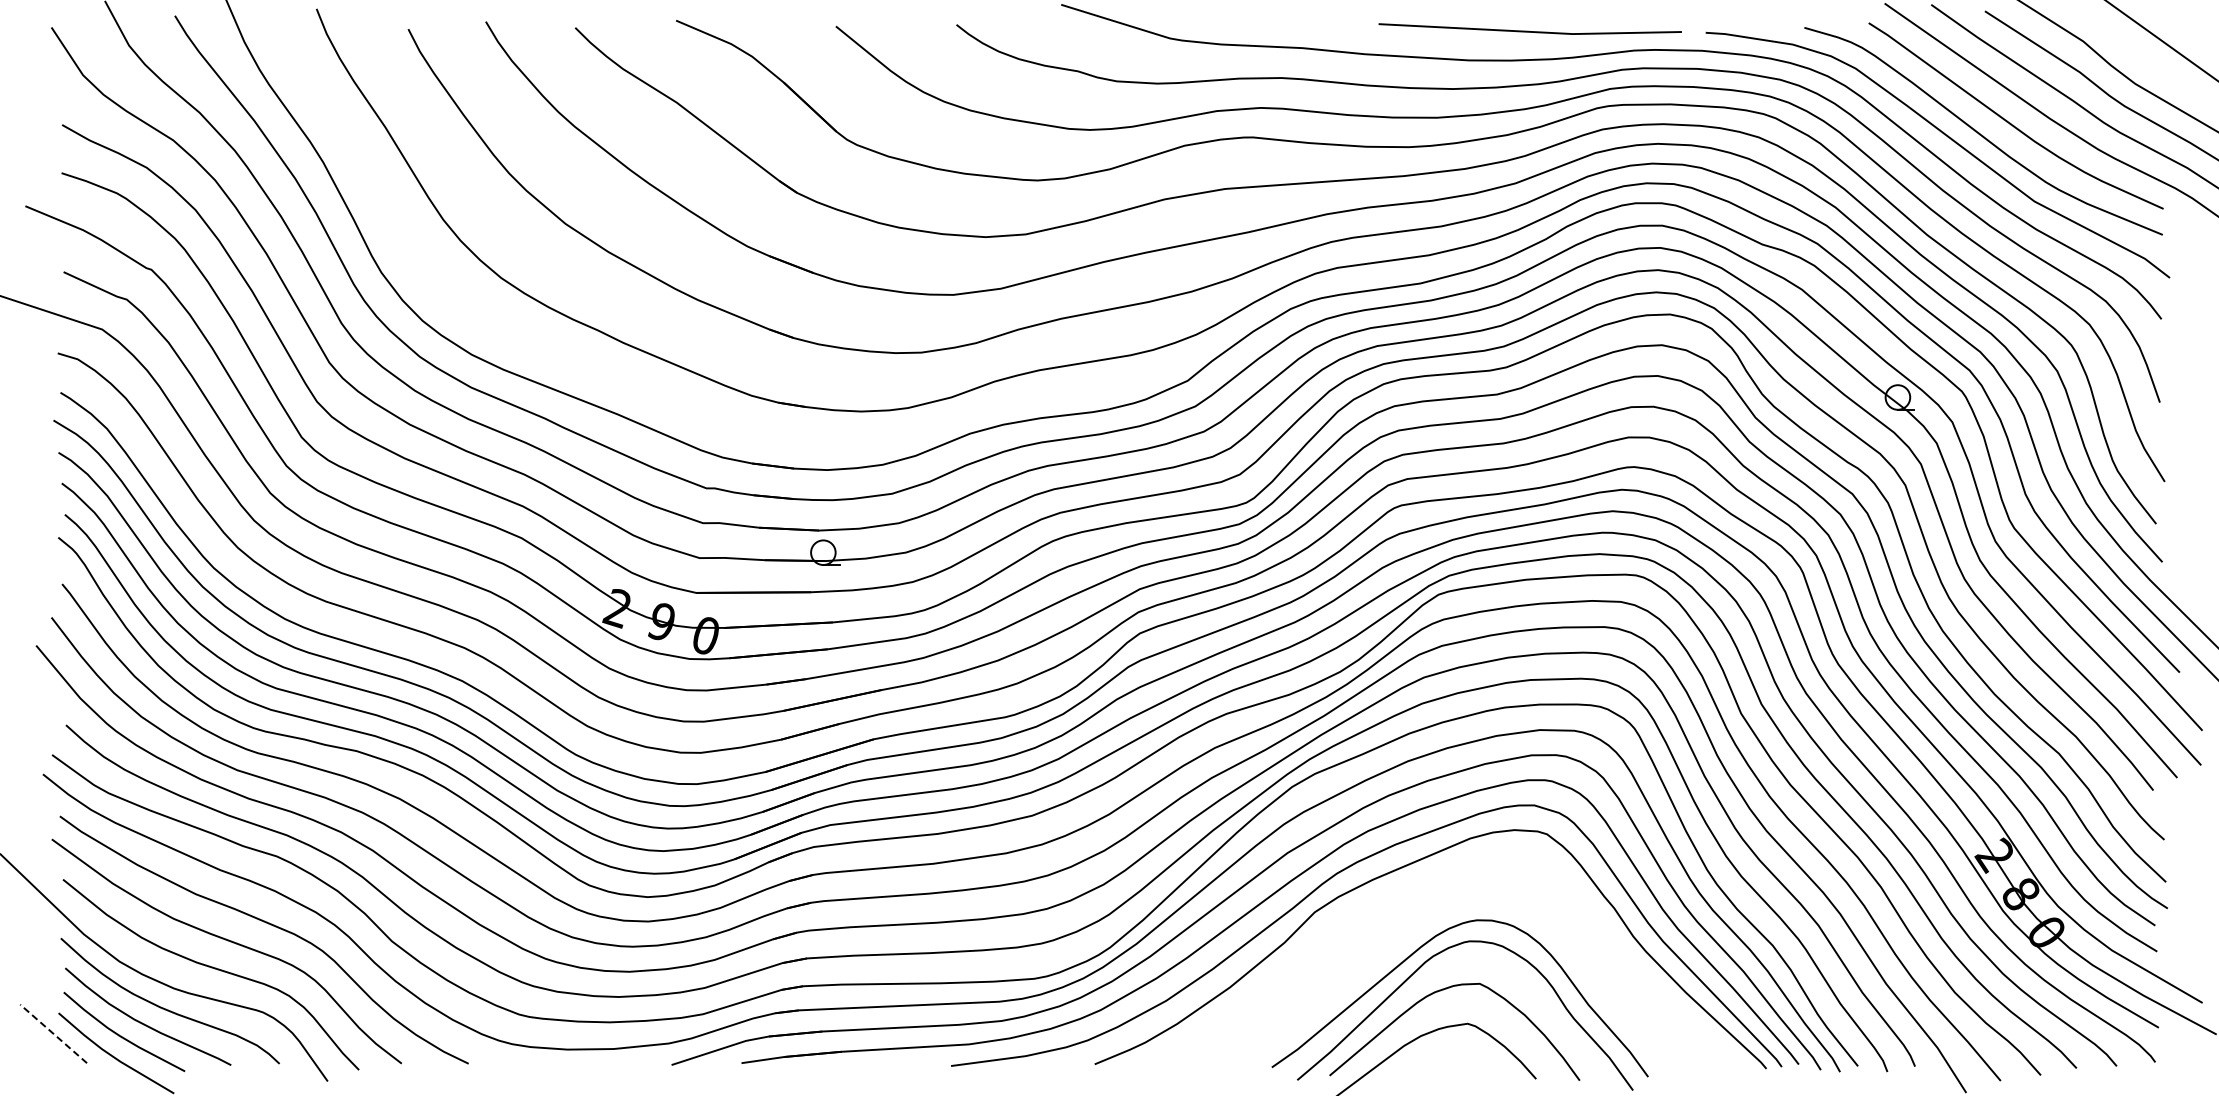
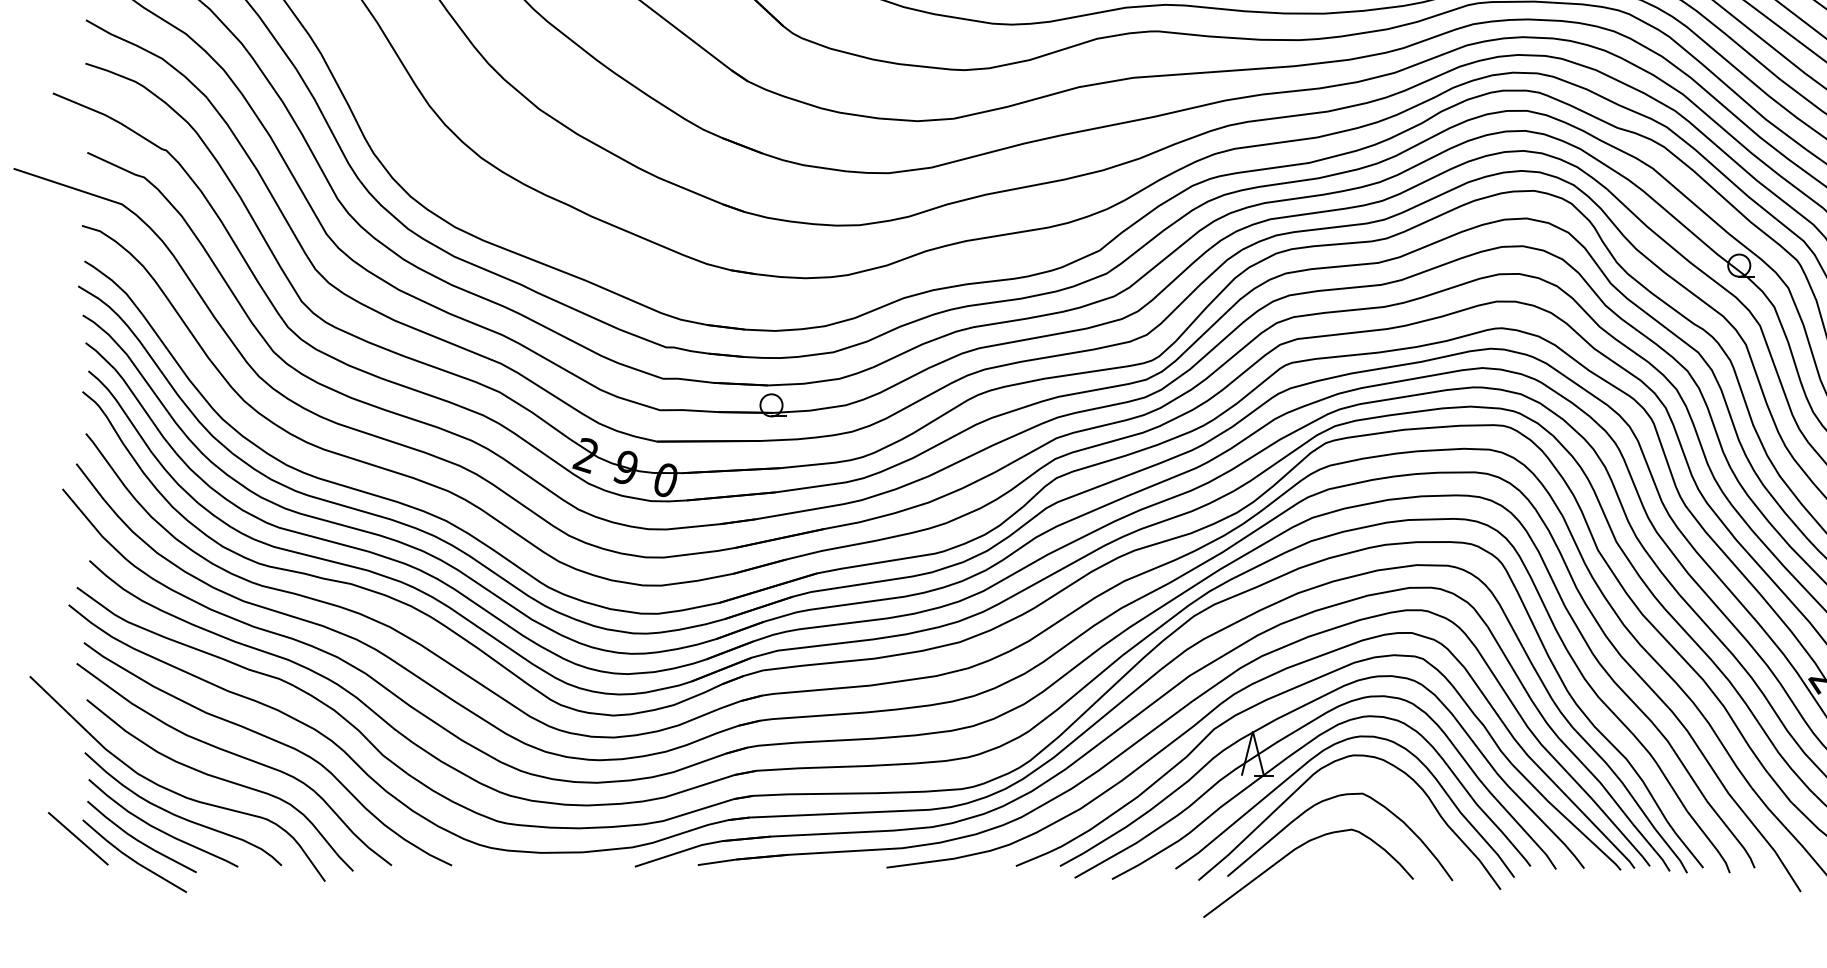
part: (1410, 935) -> (1300, 750), added
line: (53, 1033) -> (78, 838), dashed -> solid

